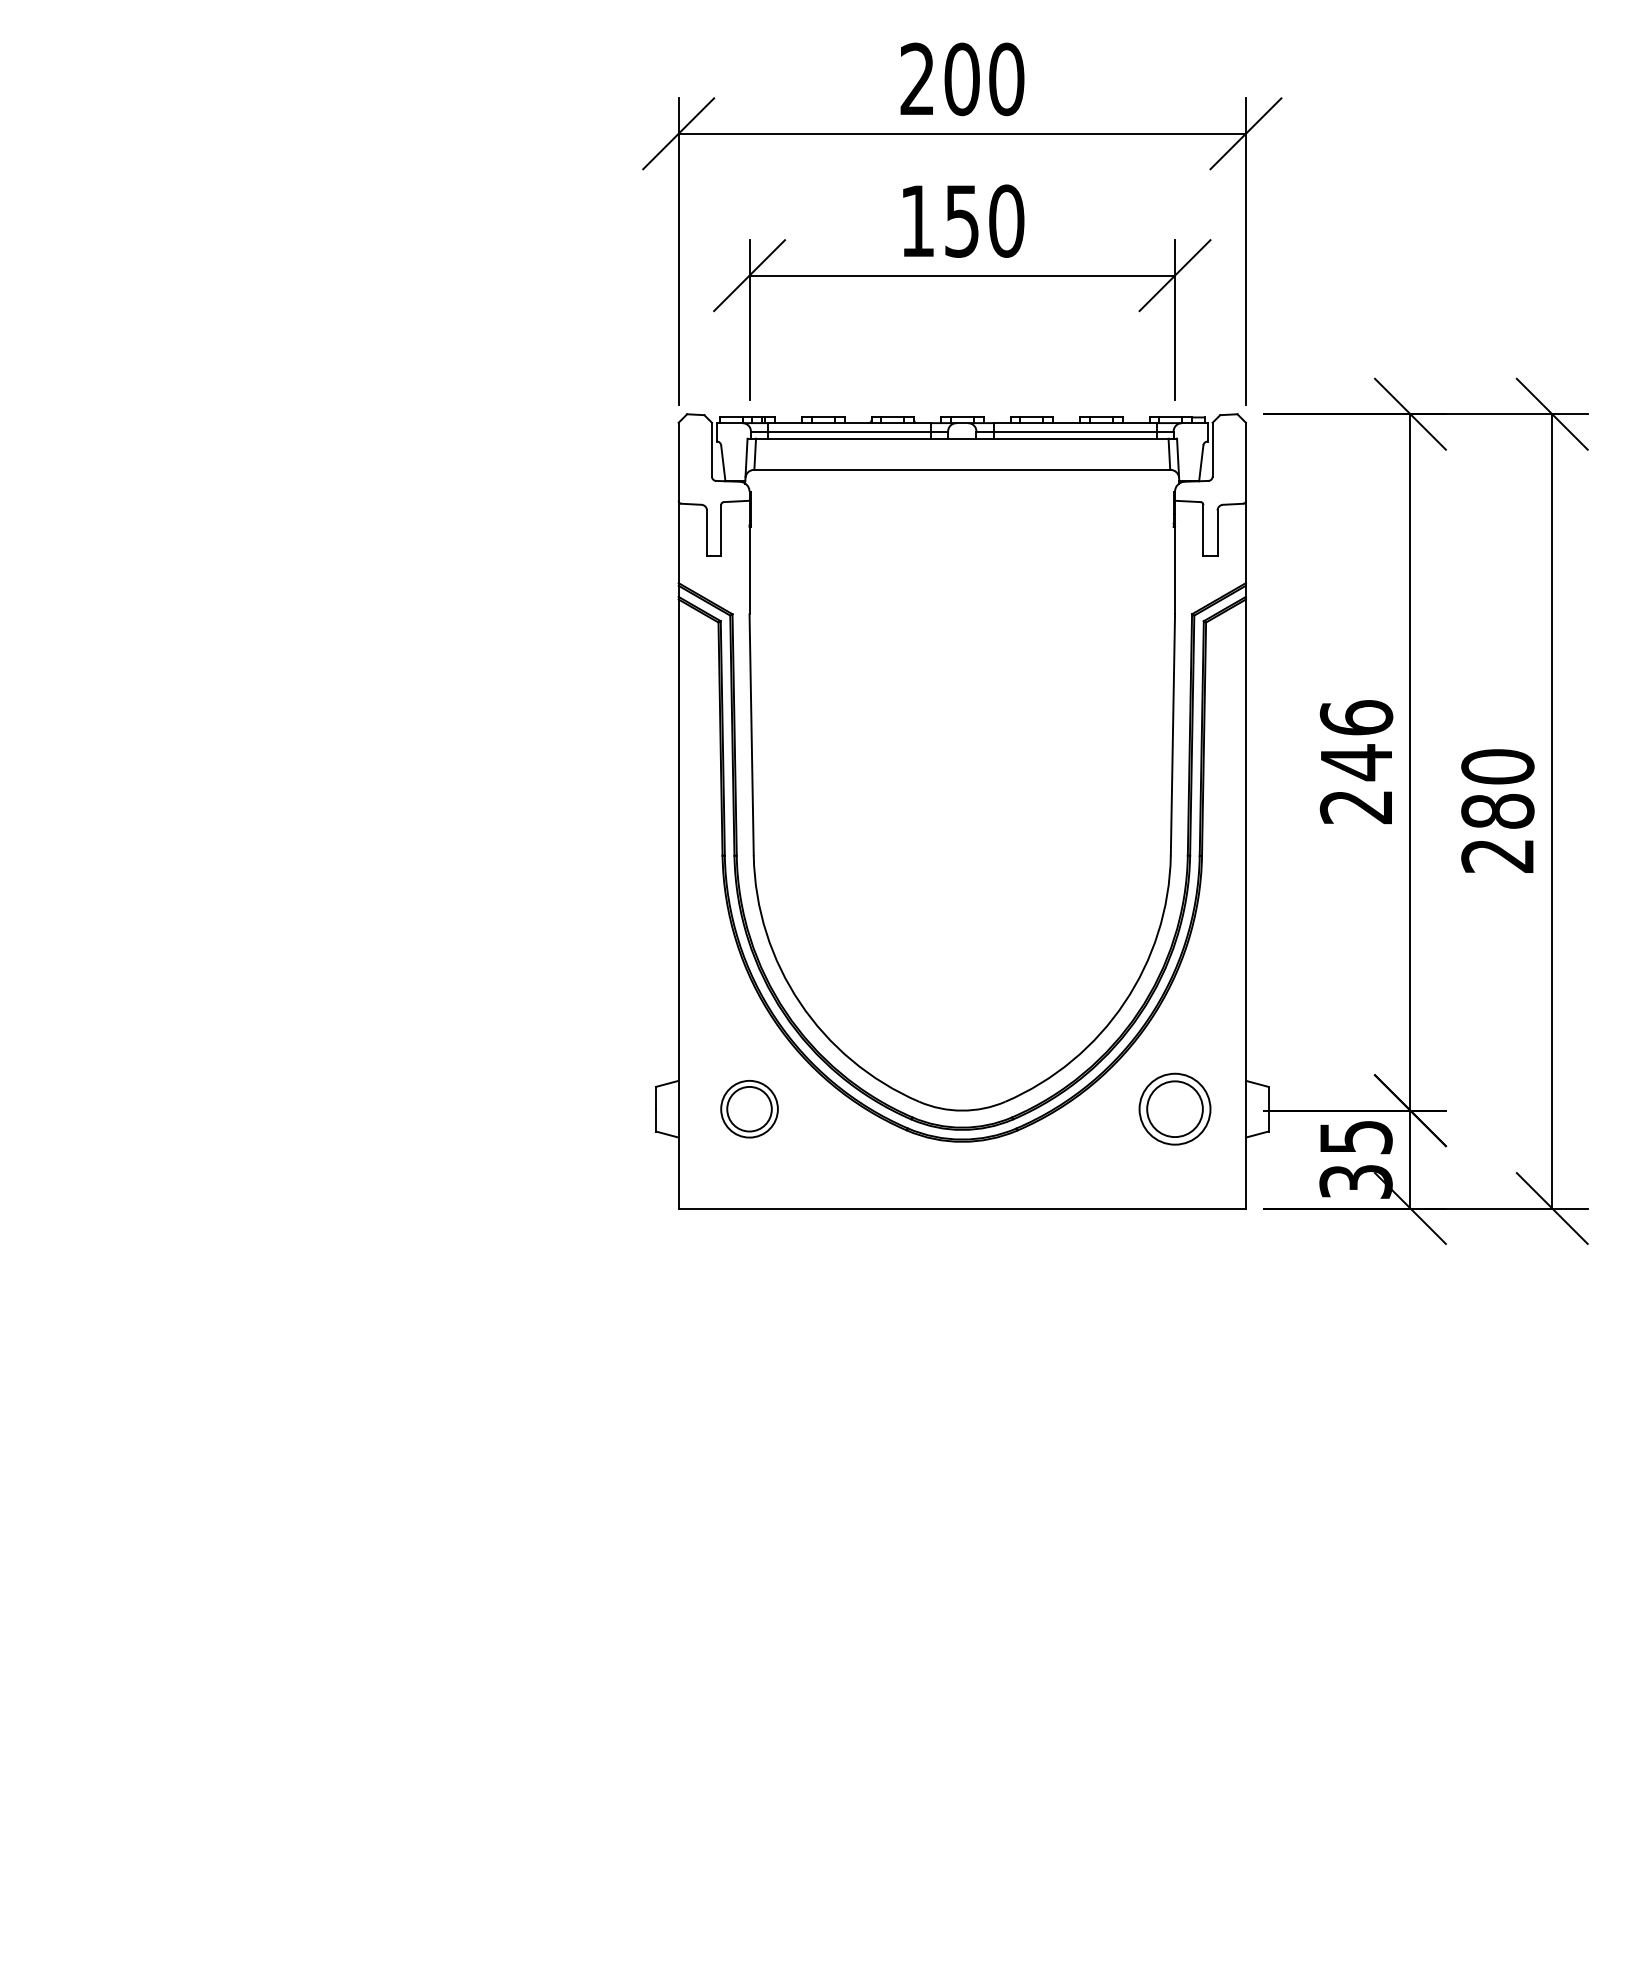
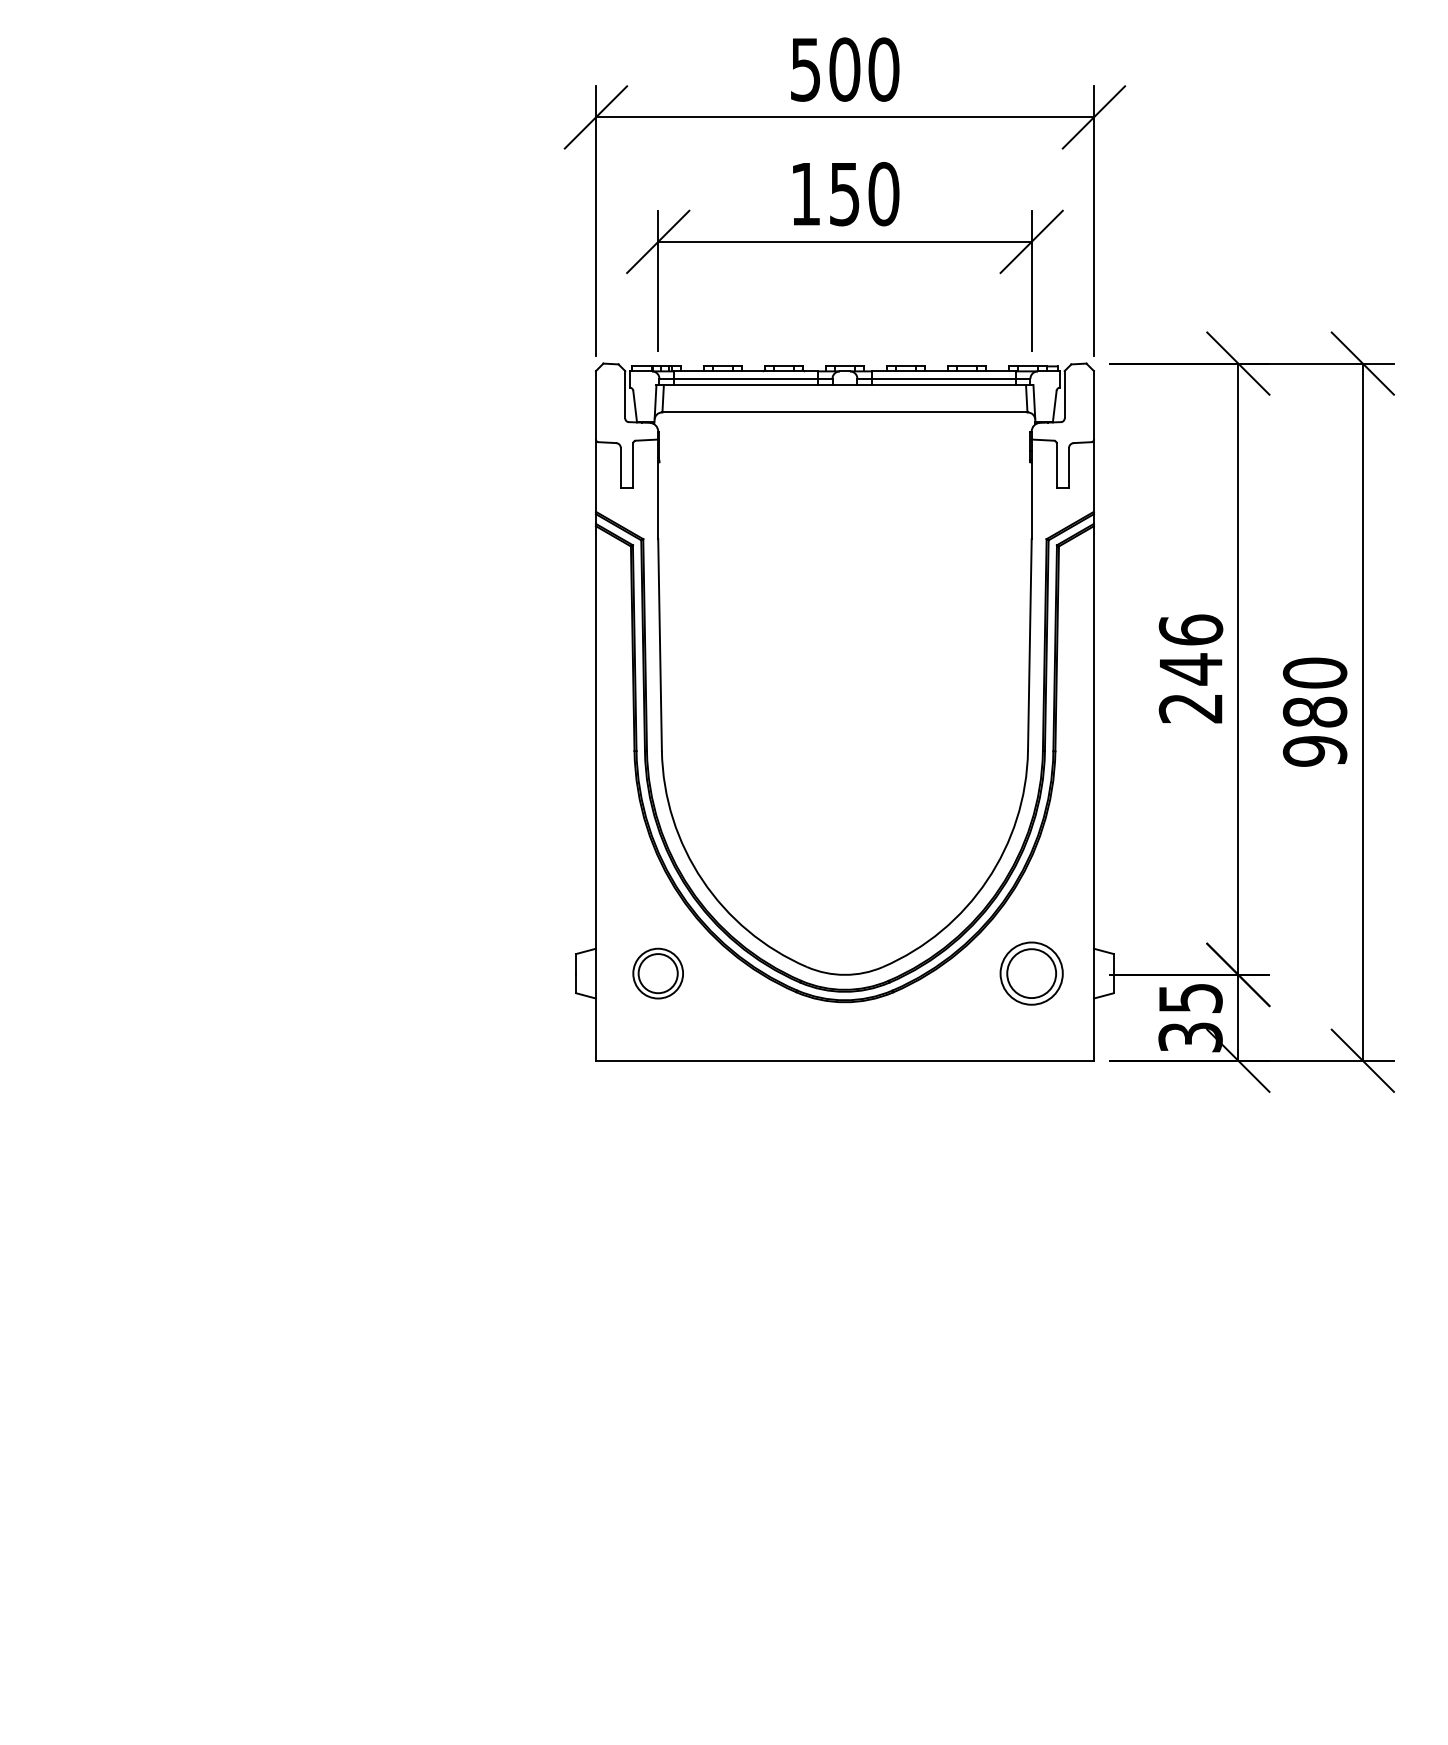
text: (916, 79) -> (804, 69), 200 -> 500
text: (1497, 855) -> (1314, 750), 280 -> 980

